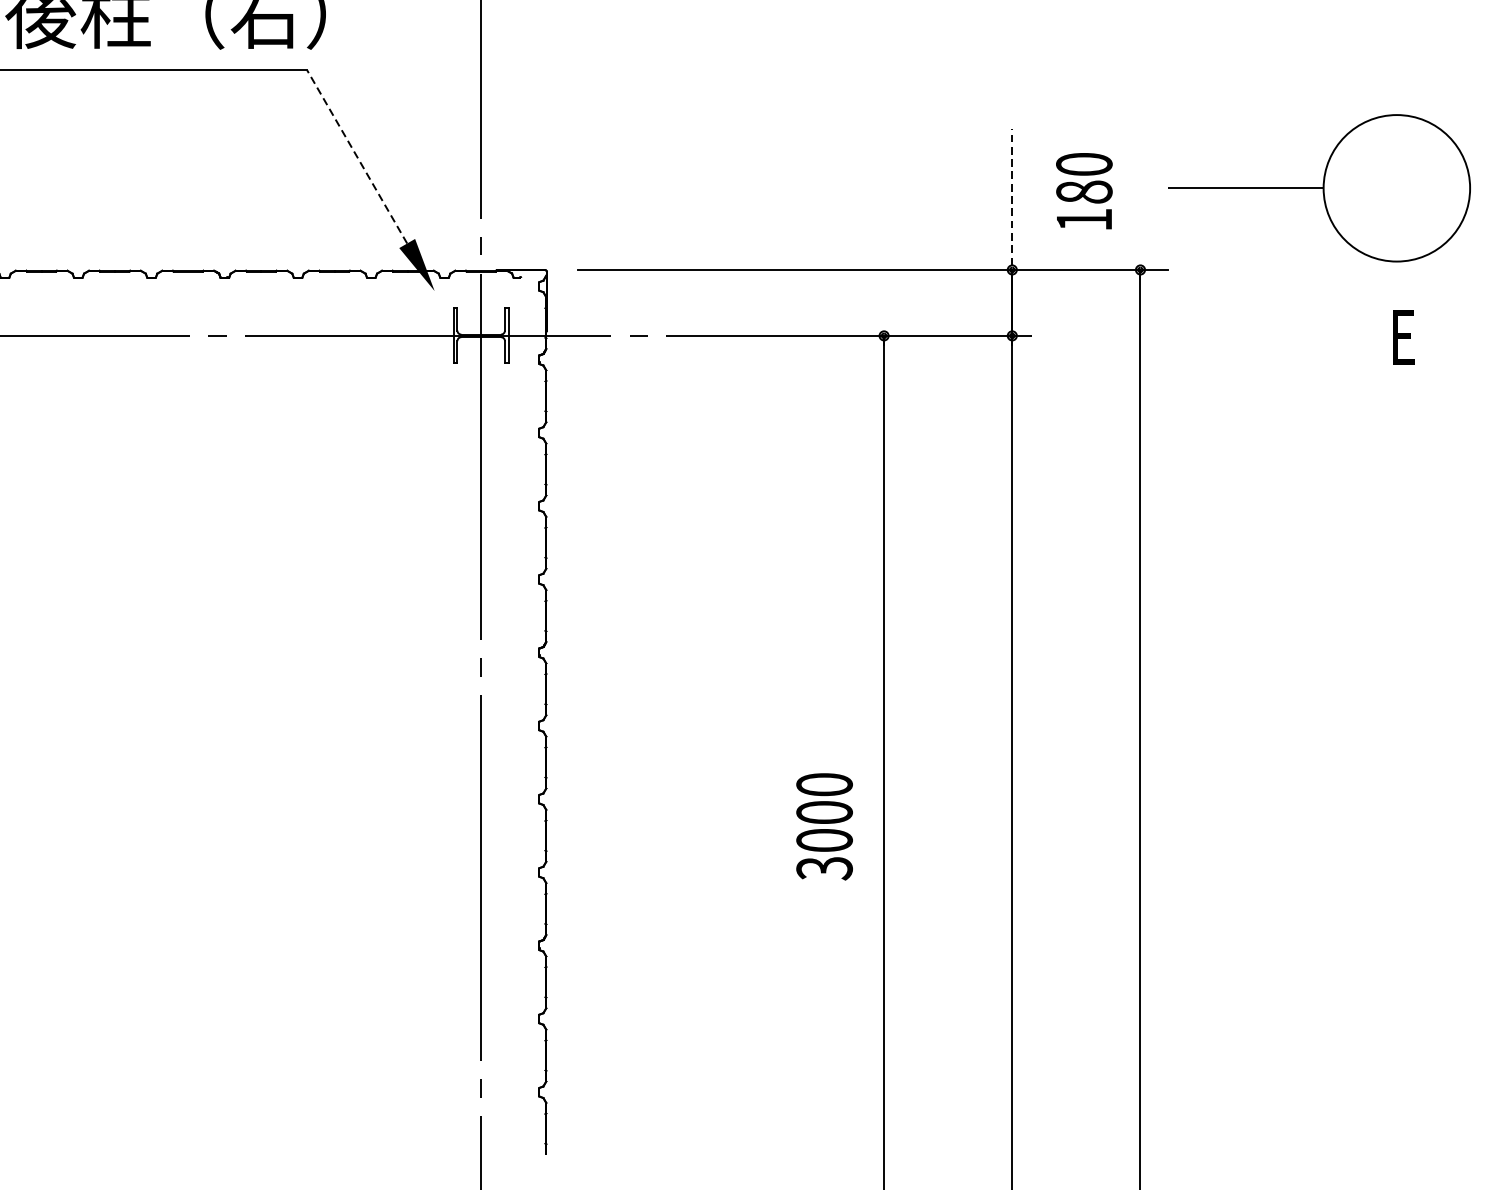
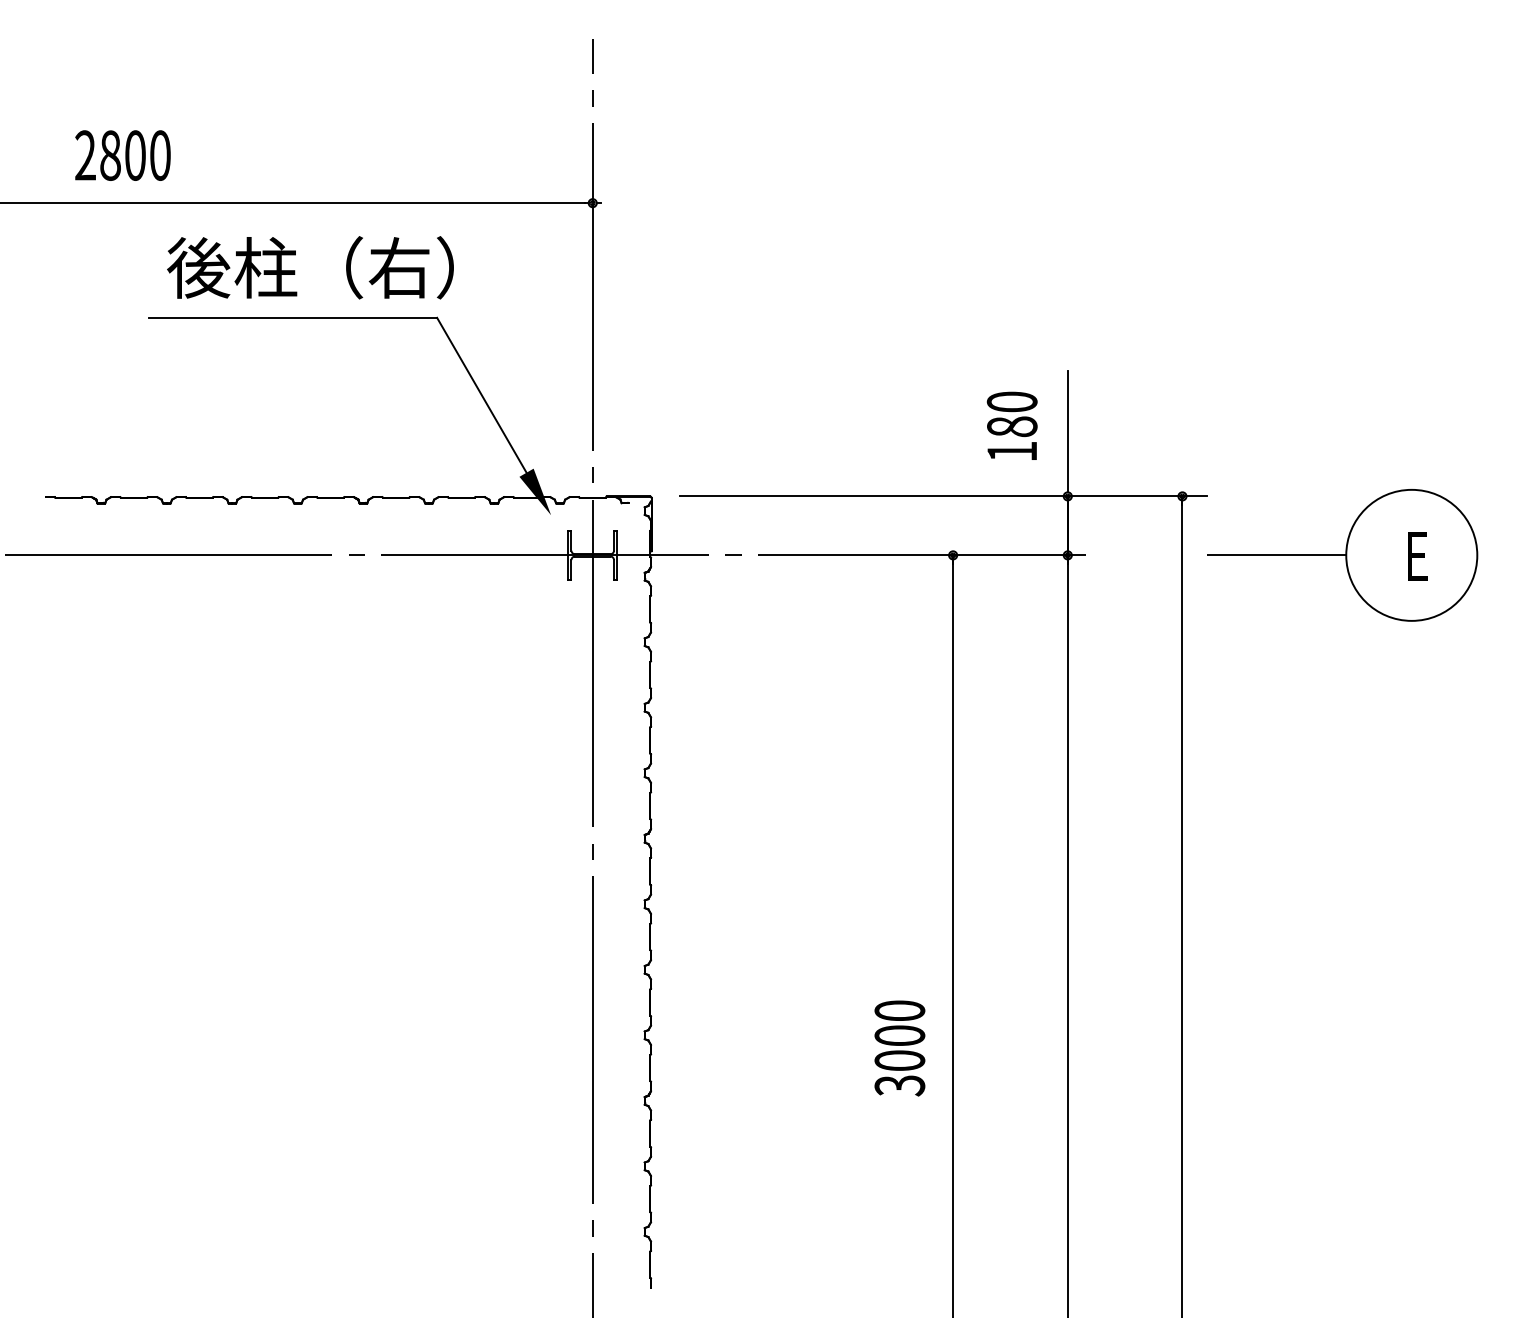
line: (356, 156) -> (481, 394), dashed -> solid
part: (1319, 188) -> (1342, 555), moved
text: (1083, 190) -> (1011, 425), moved
line: (1011, 197) -> (1067, 431), dashed -> solid
text: (824, 826) -> (899, 1048), moved

